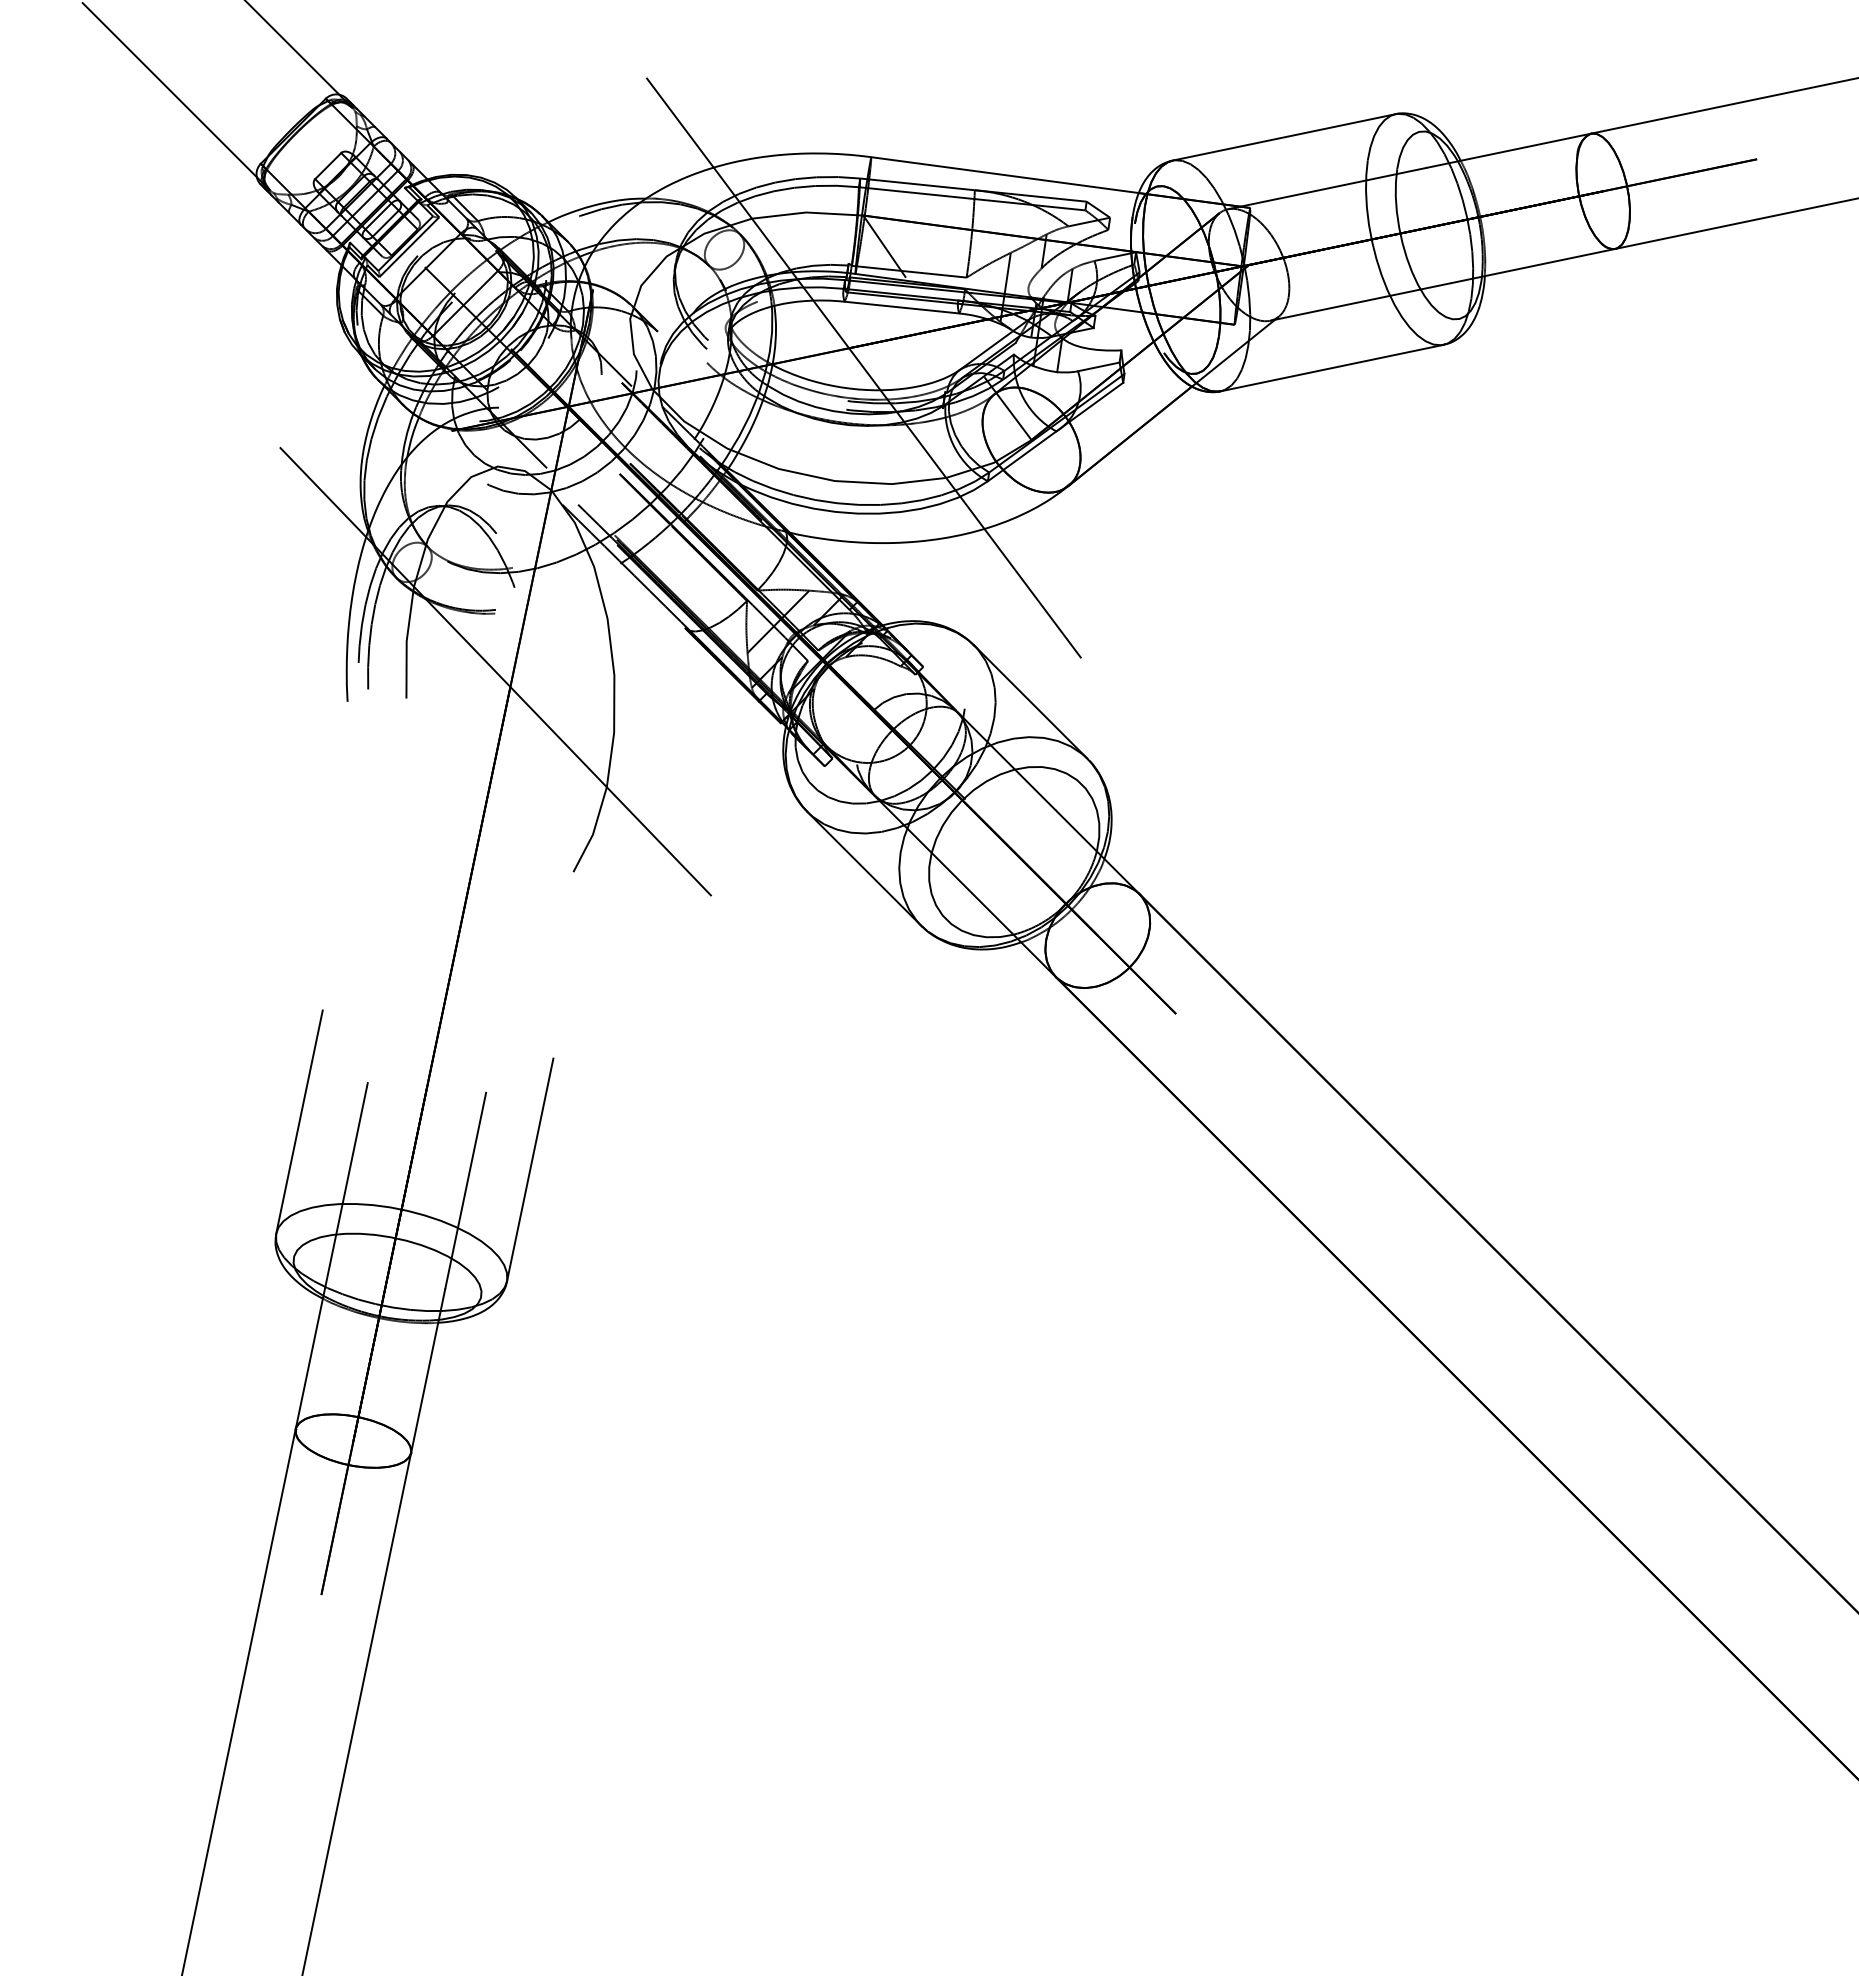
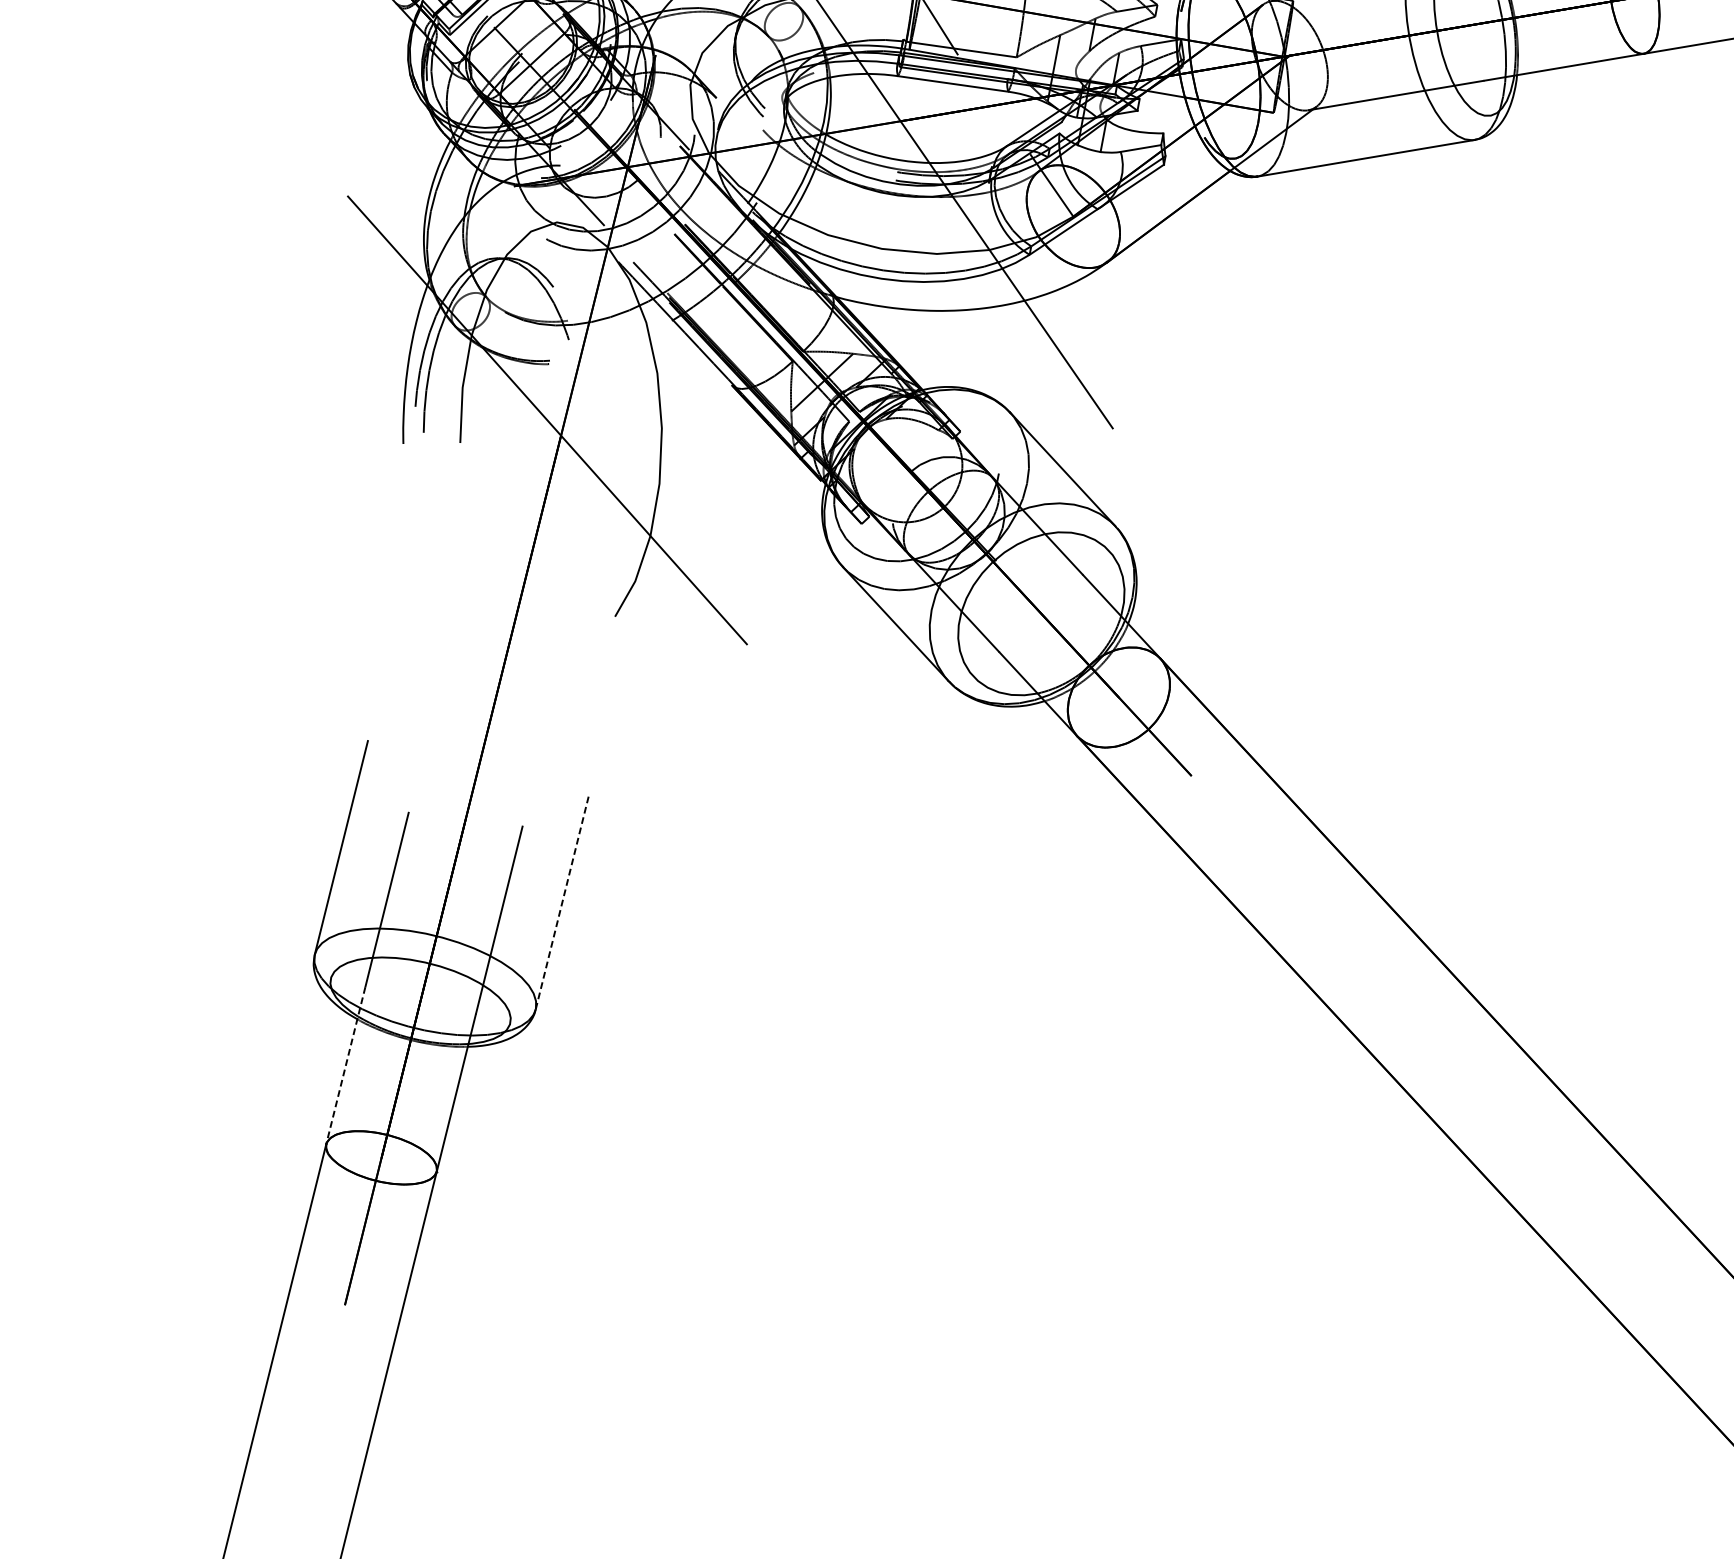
line: (530, 1170) -> (562, 903), solid -> dashed
line: (312, 1347) -> (345, 1065), solid -> dashed

